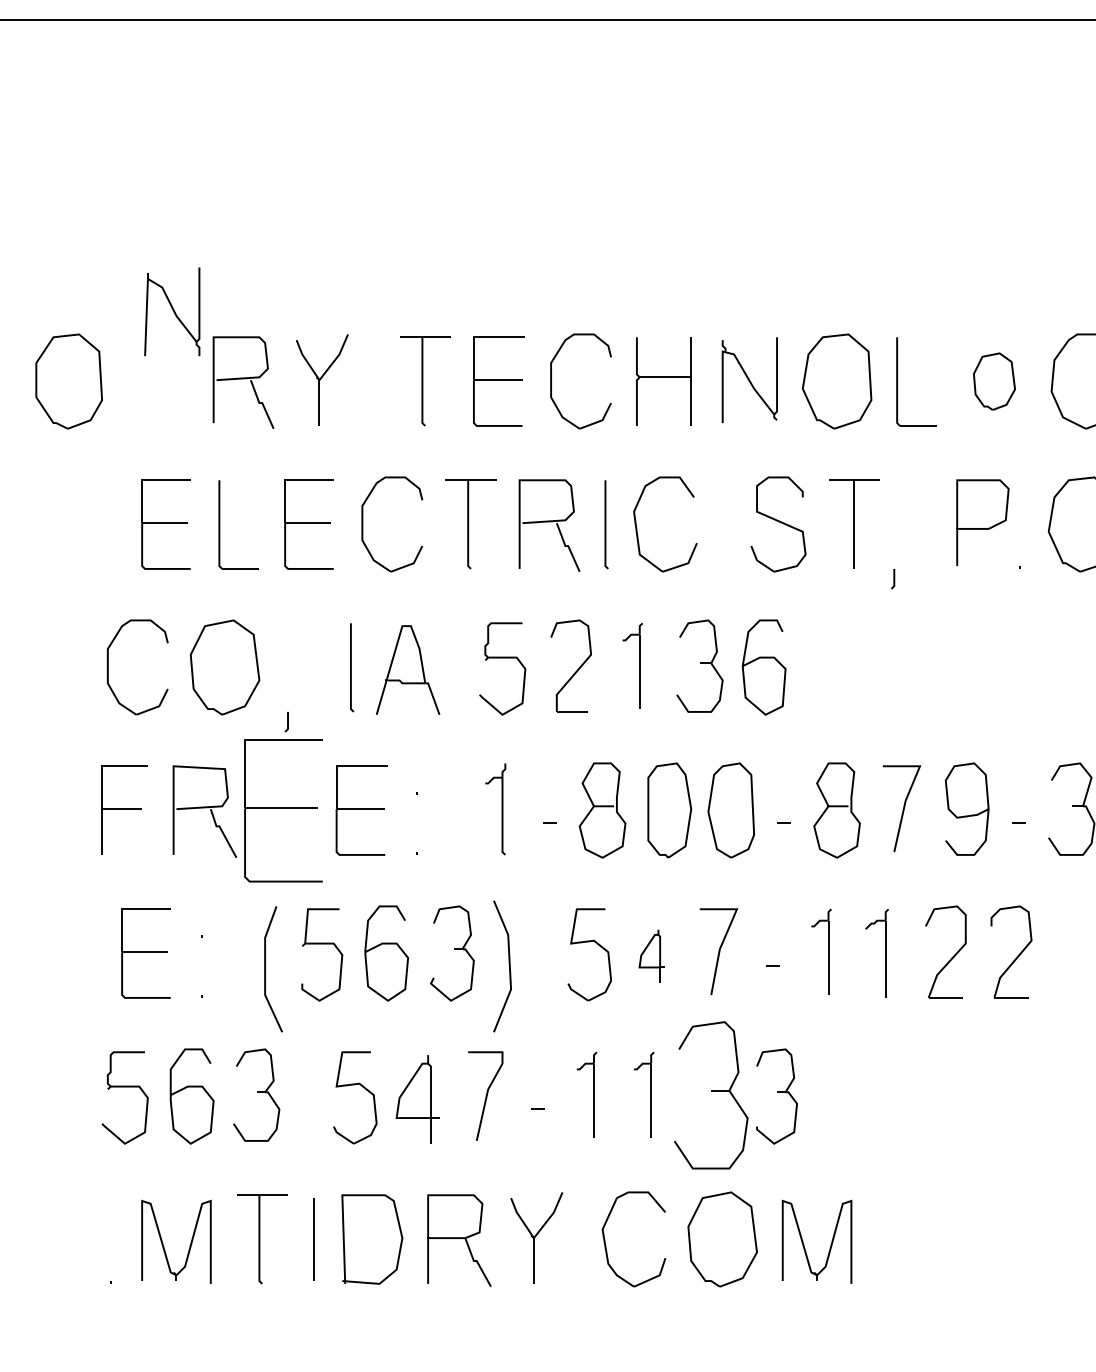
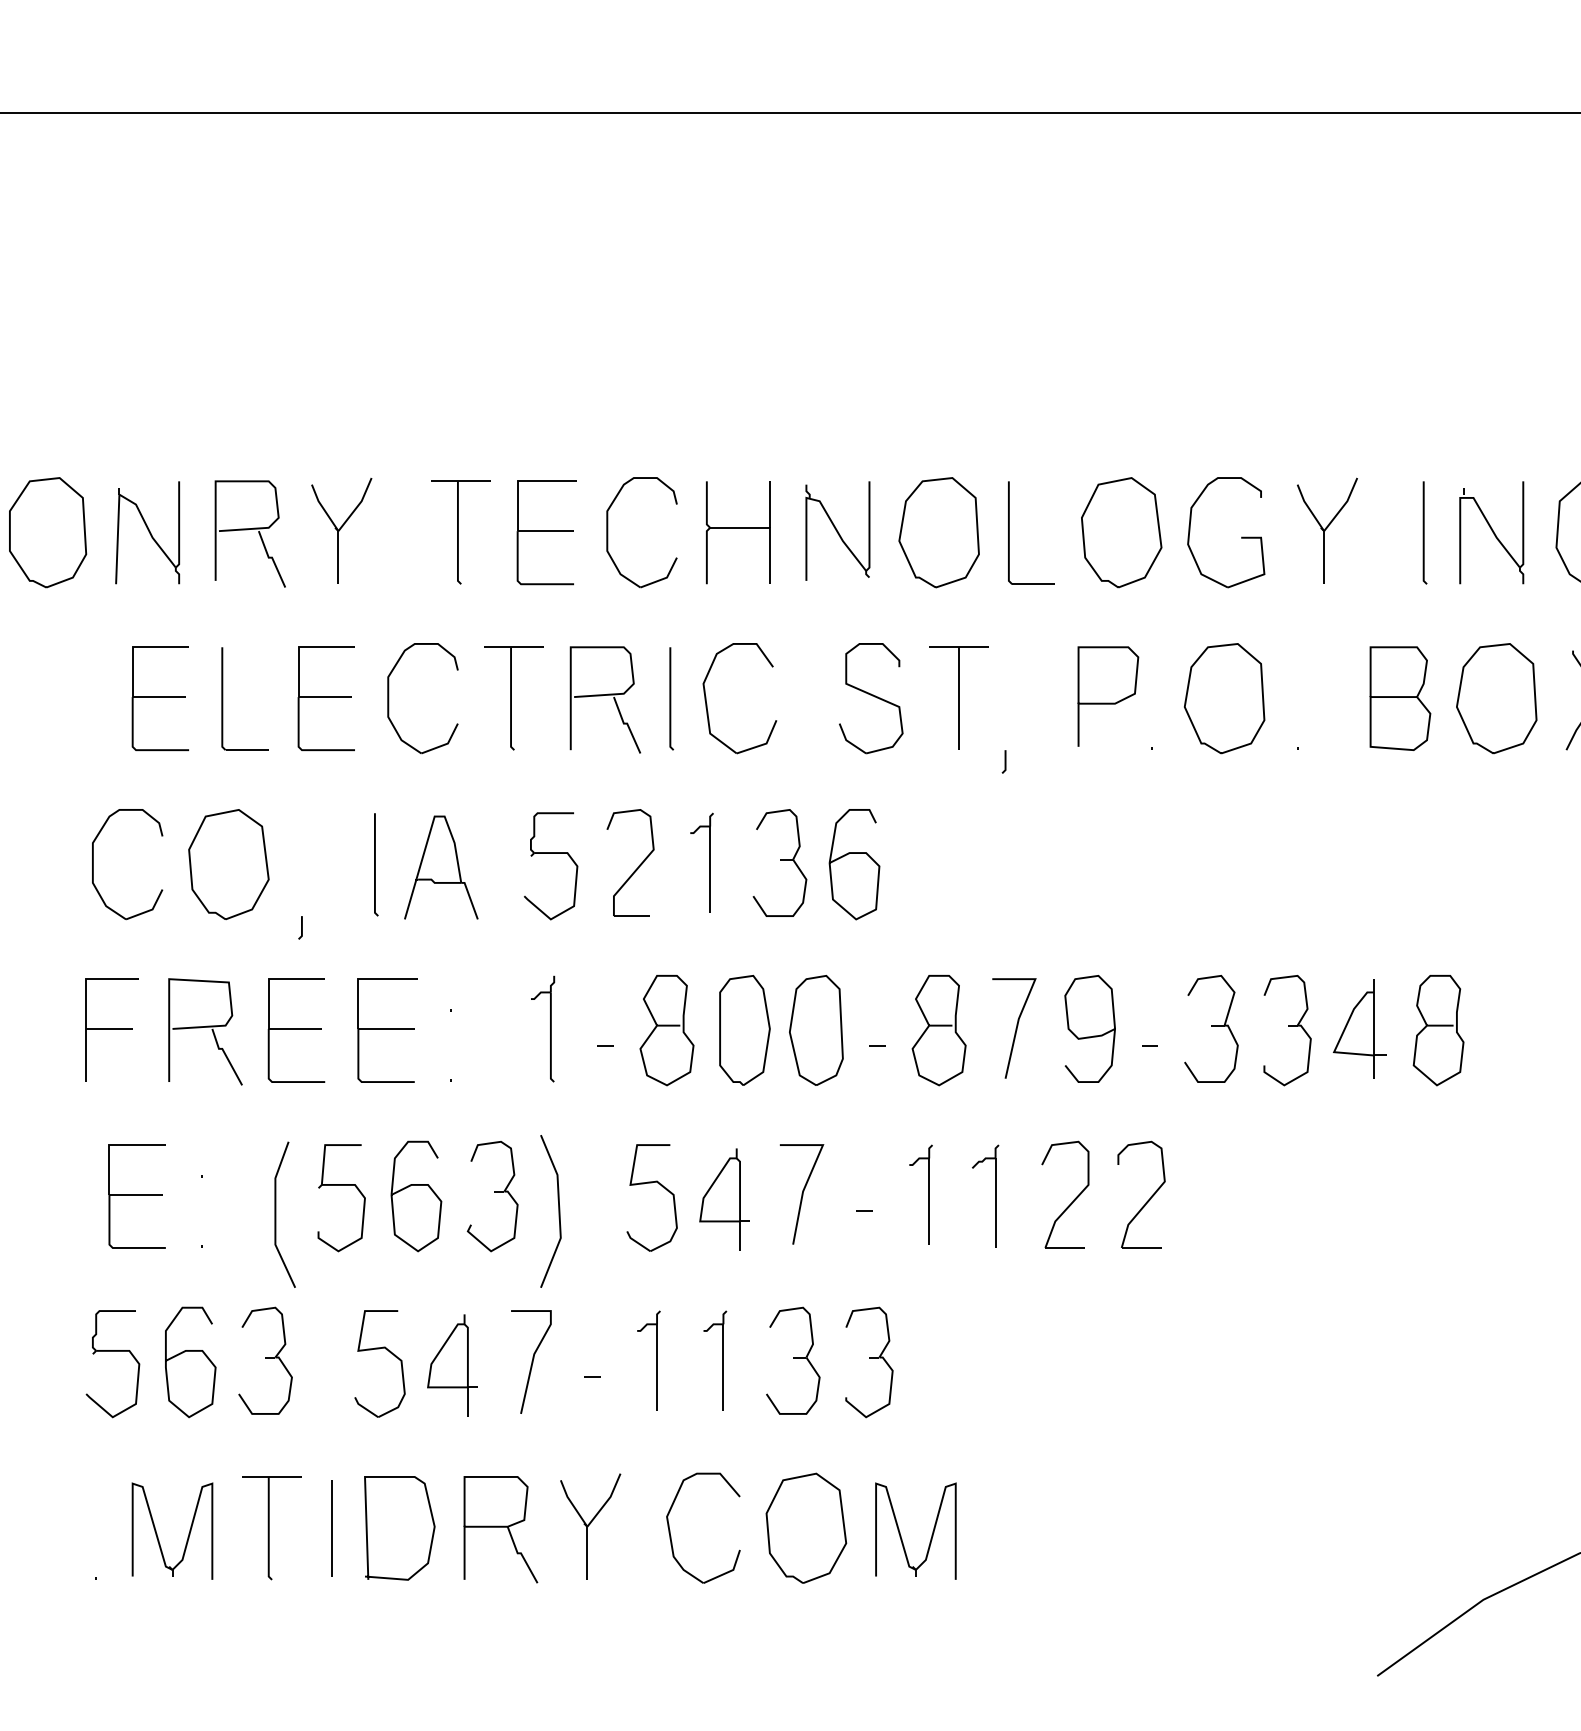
part: (172, 311) -> (147, 532), moved
part: (994, 381) -> (1121, 532), size x1.67
part: (283, 810) -> (296, 1030), size x0.62
part: (652, 956) -> (724, 1199), size x1.67
part: (711, 1094) -> (793, 1360), size x0.62

